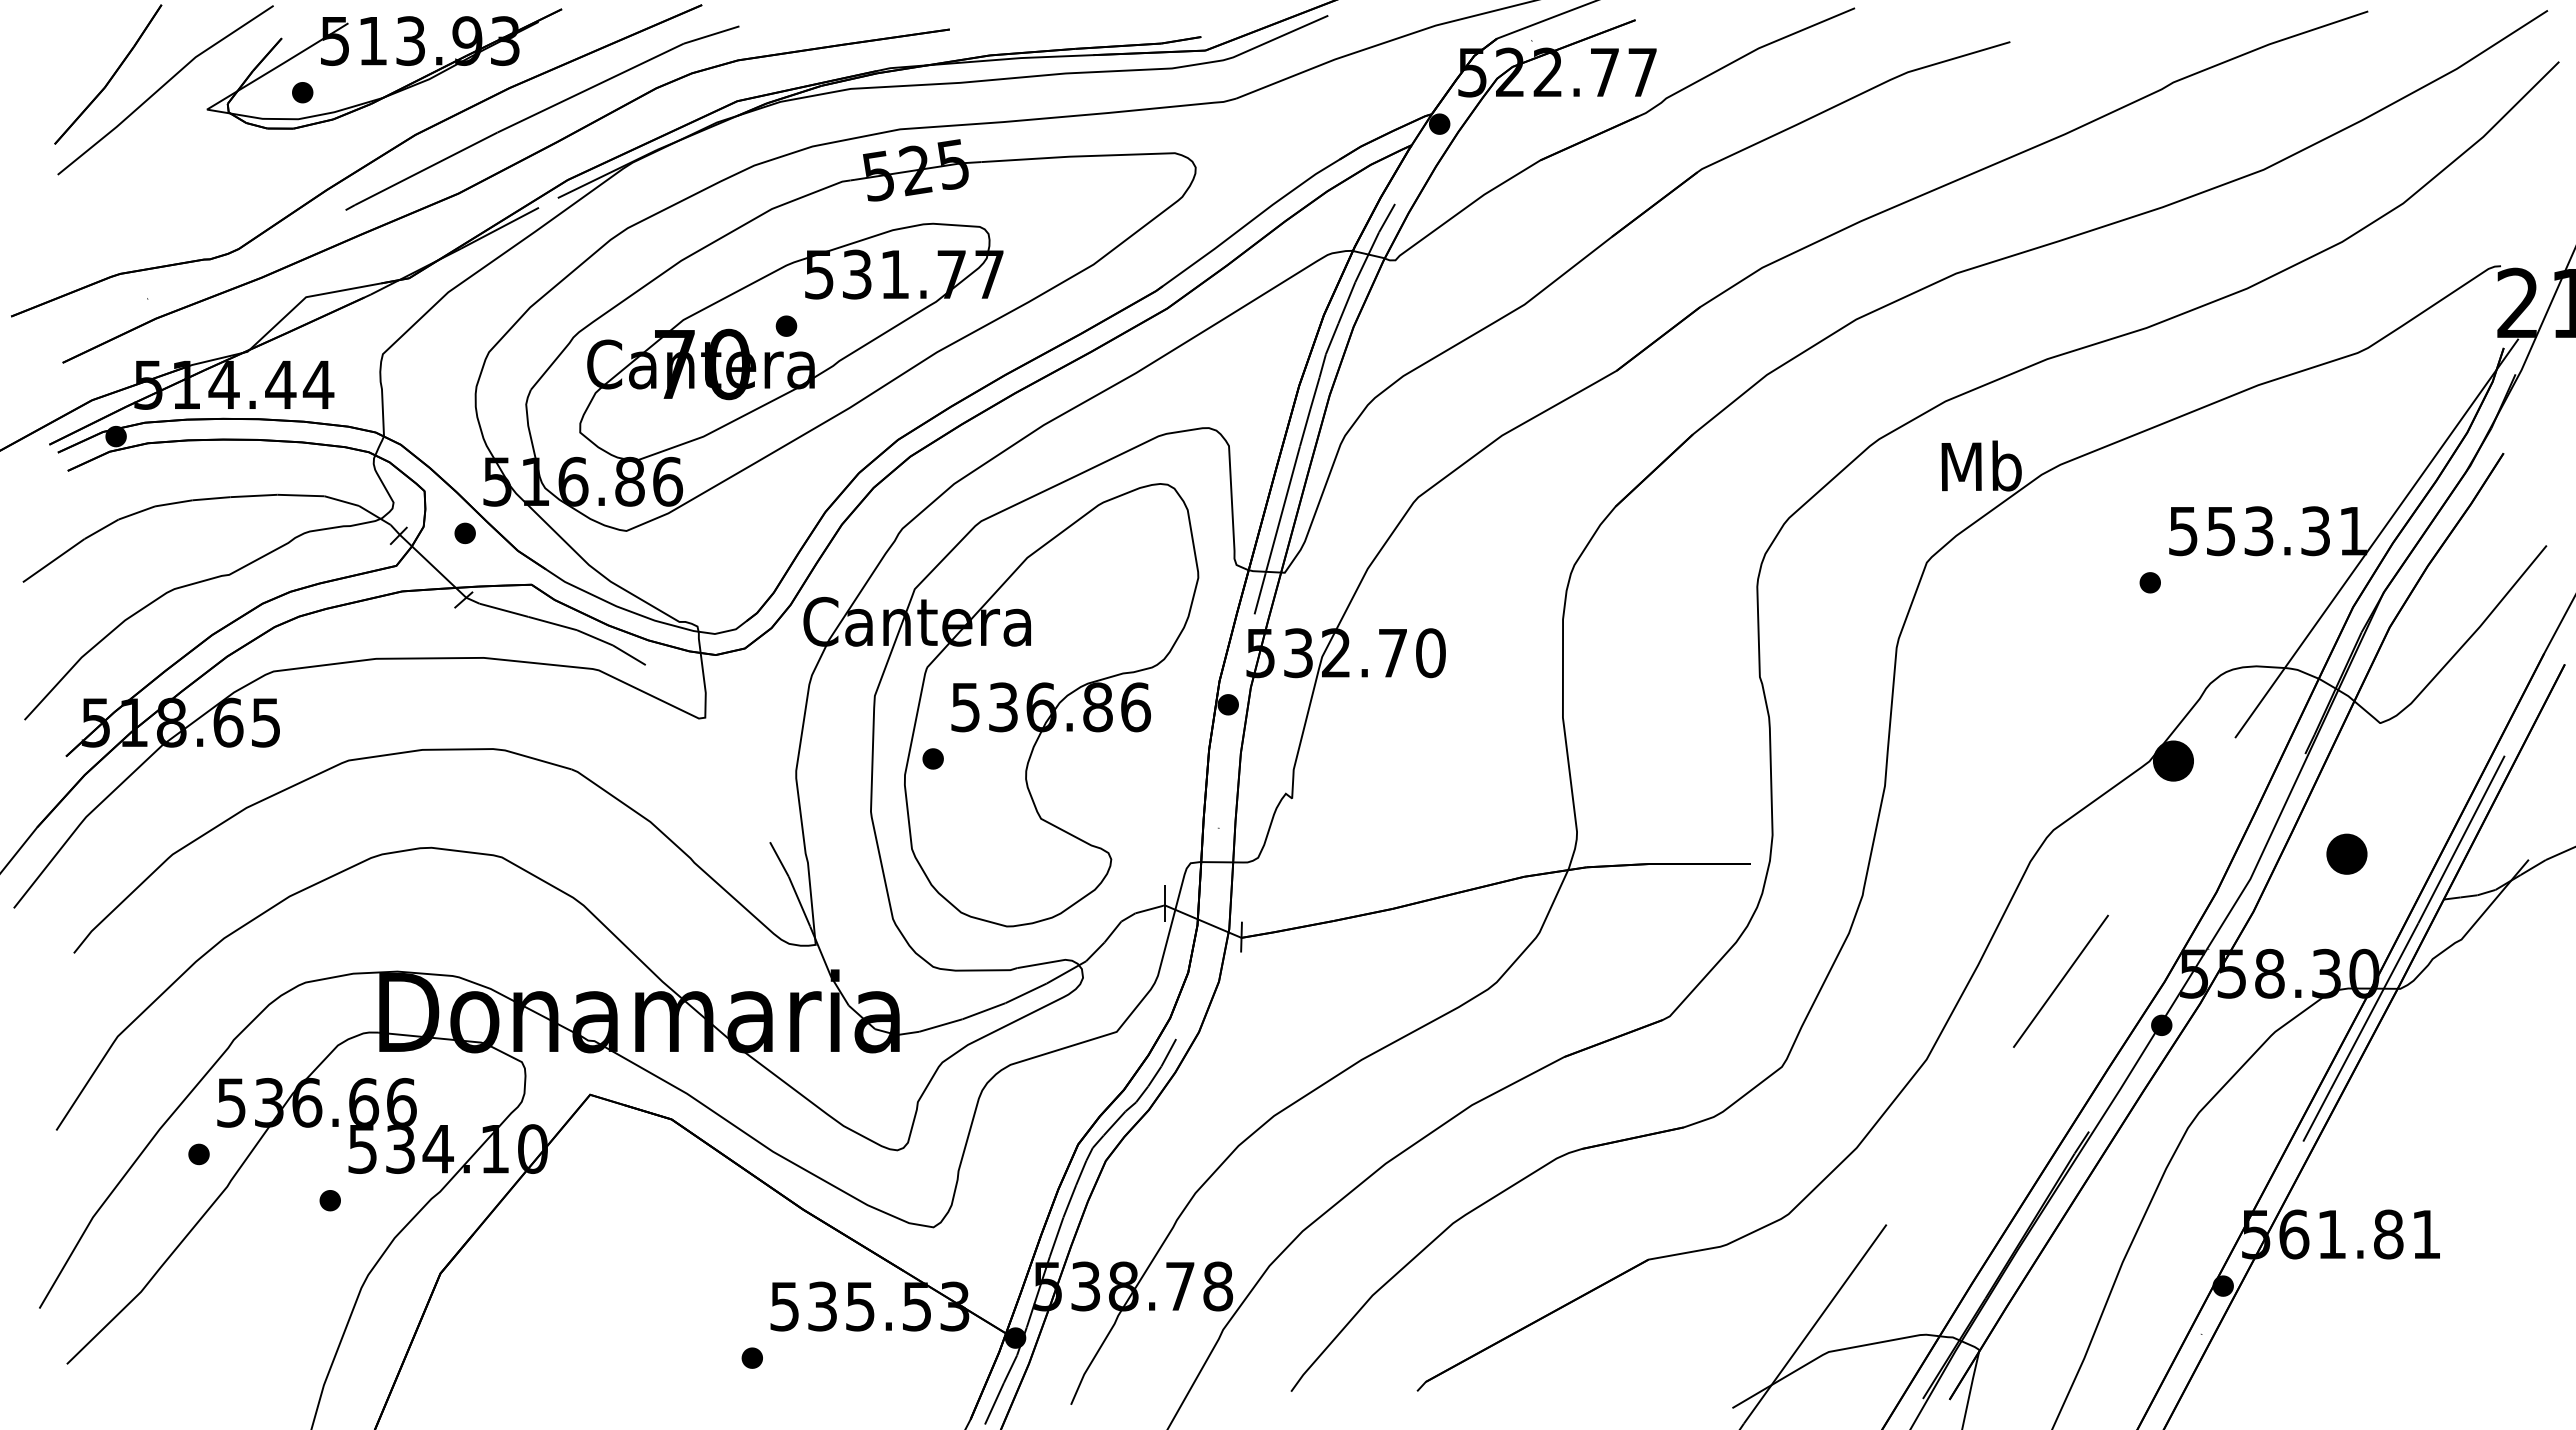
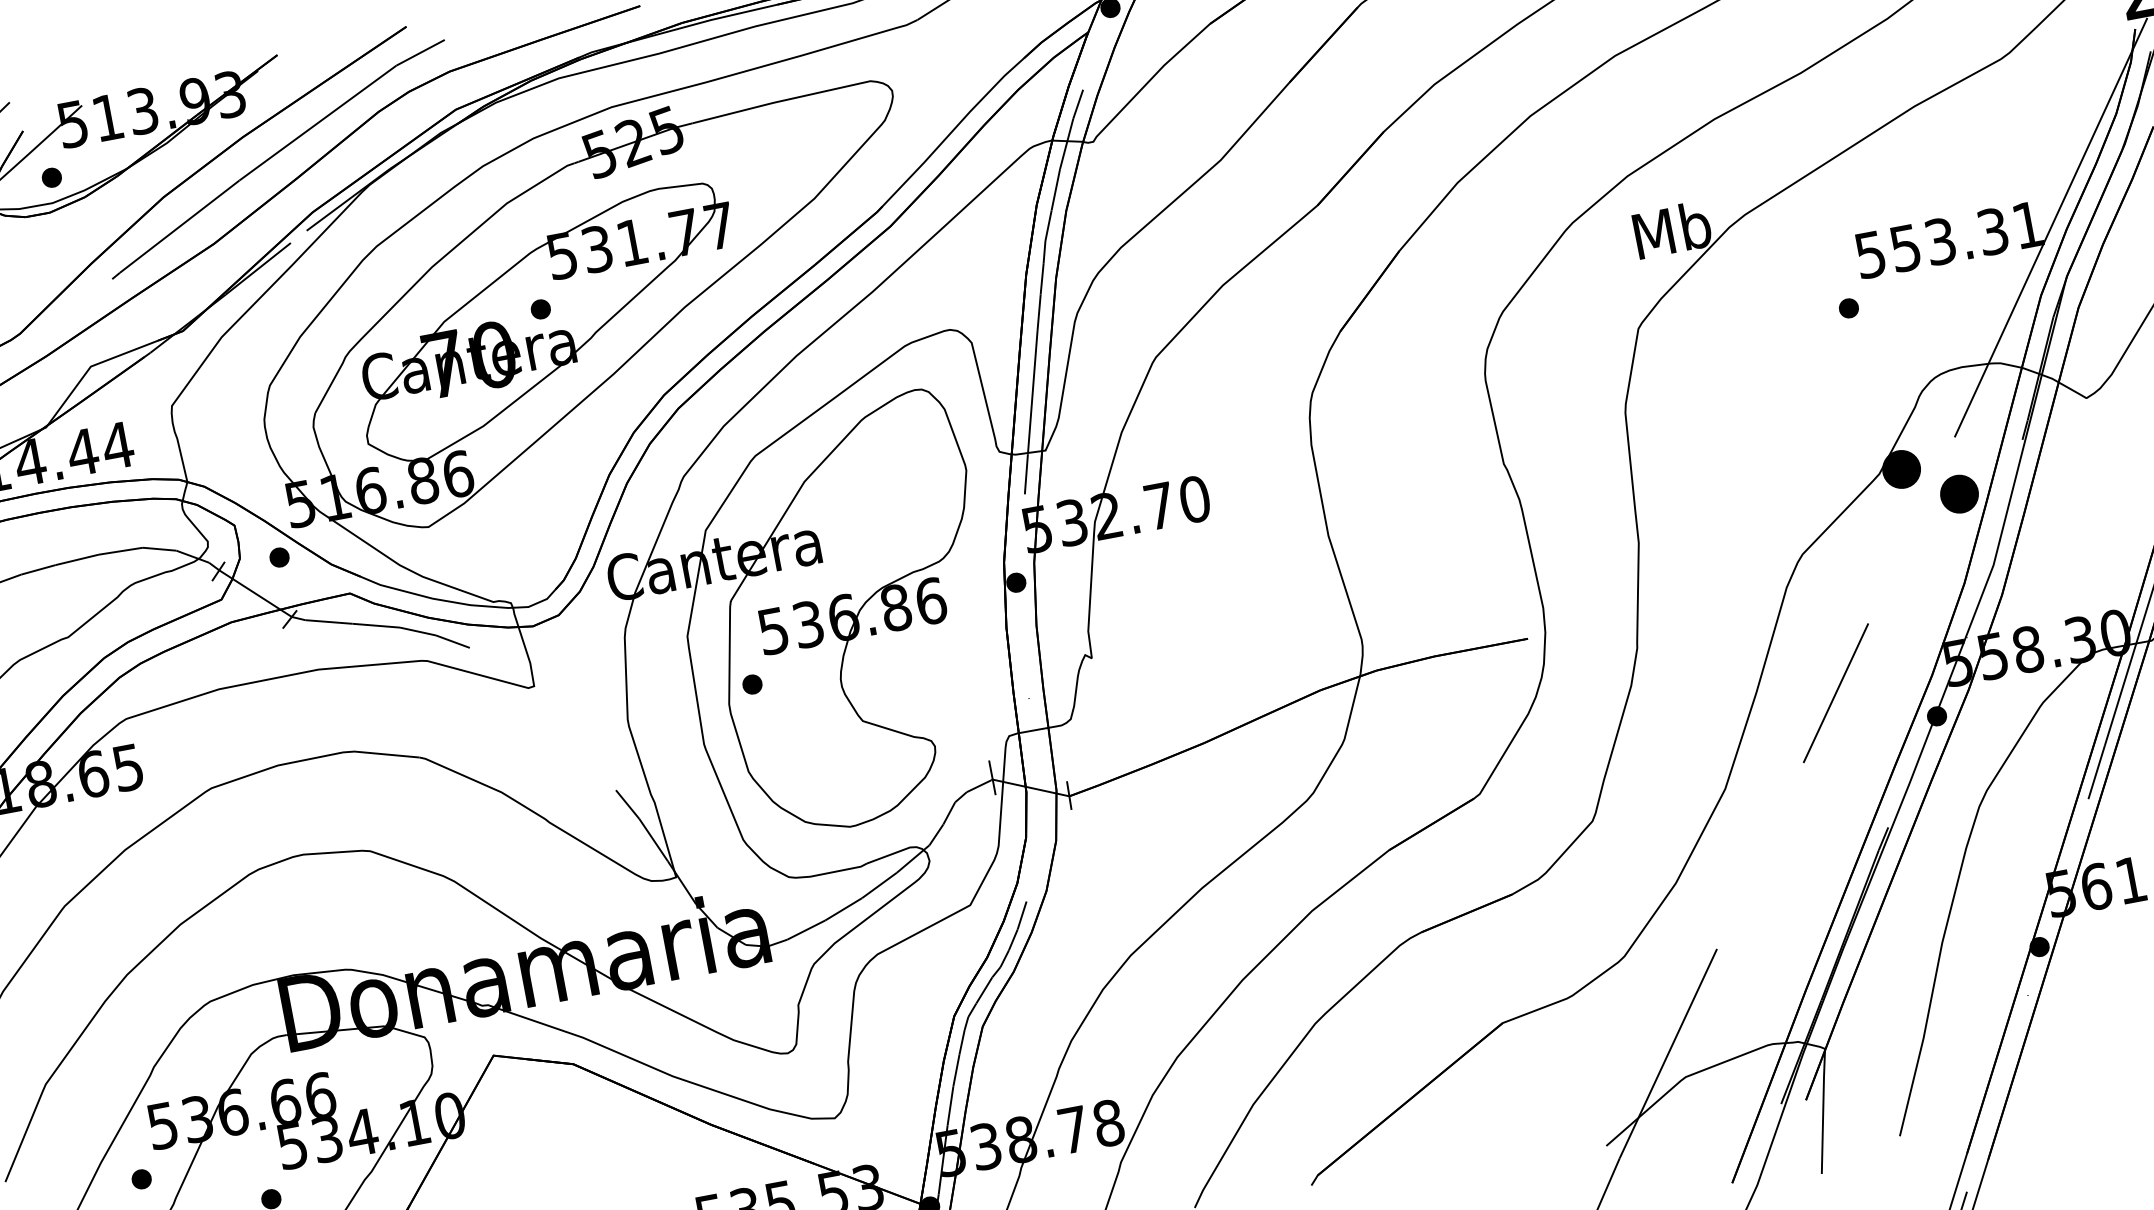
part: (2346, 853) -> (1958, 493), moved

